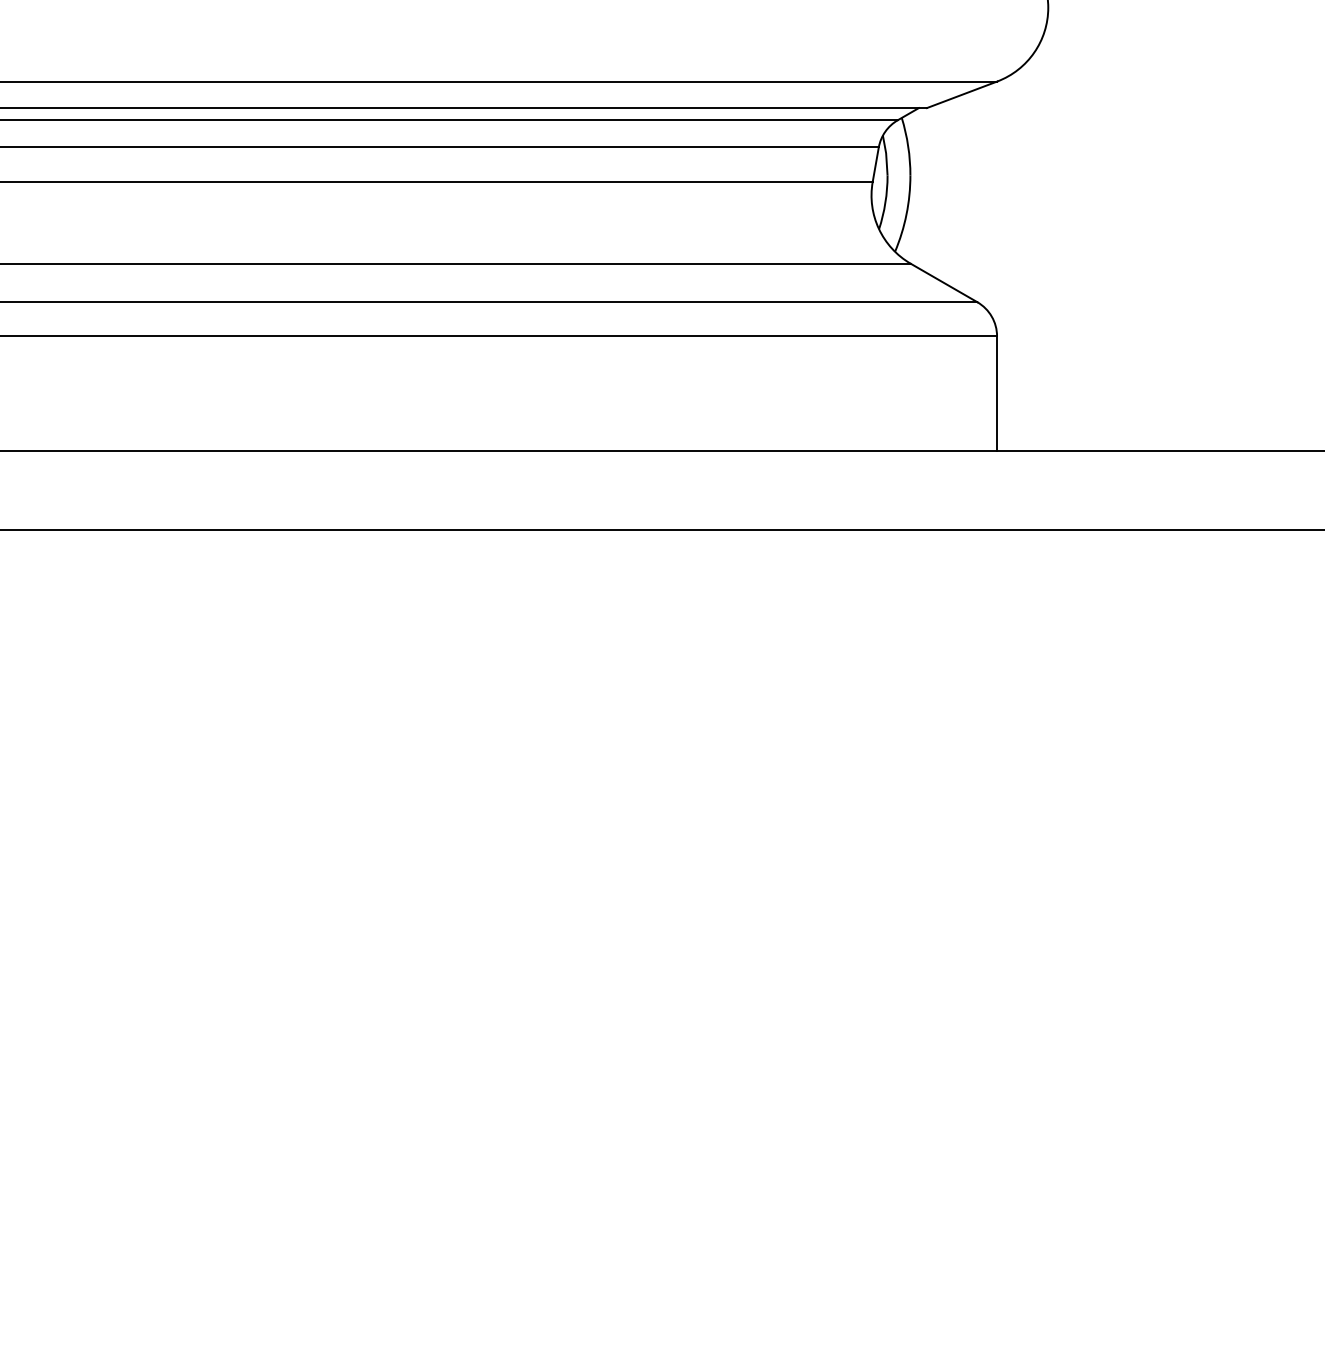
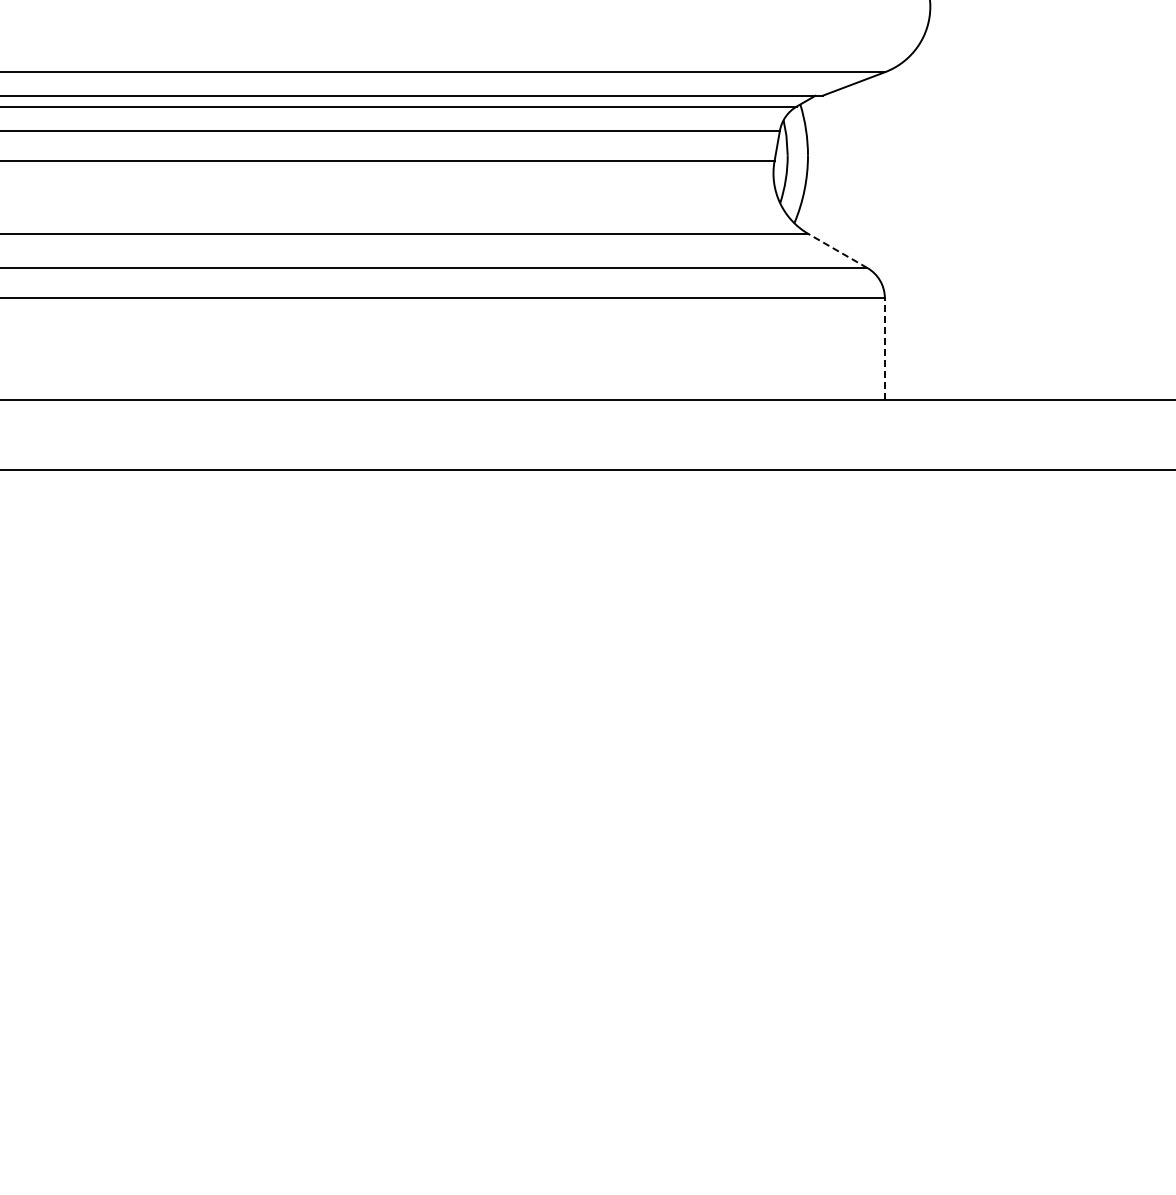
line: (943, 282) -> (837, 250), solid -> dashed
line: (996, 392) -> (884, 348), solid -> dashed

